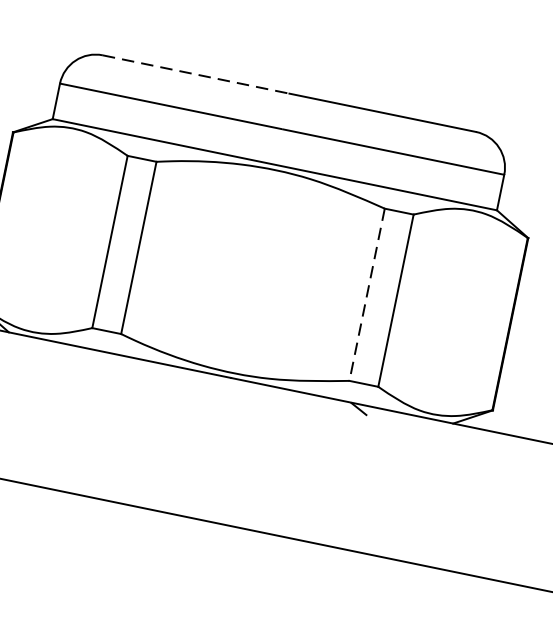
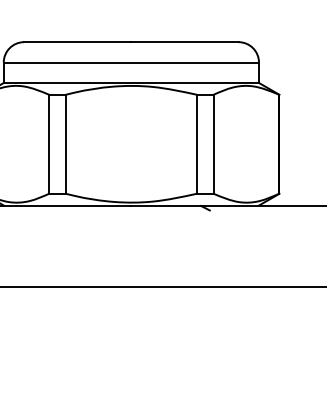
line: (195, 74) -> (77, 42), dashed -> solid
line: (366, 294) -> (196, 144), dashed -> solid

